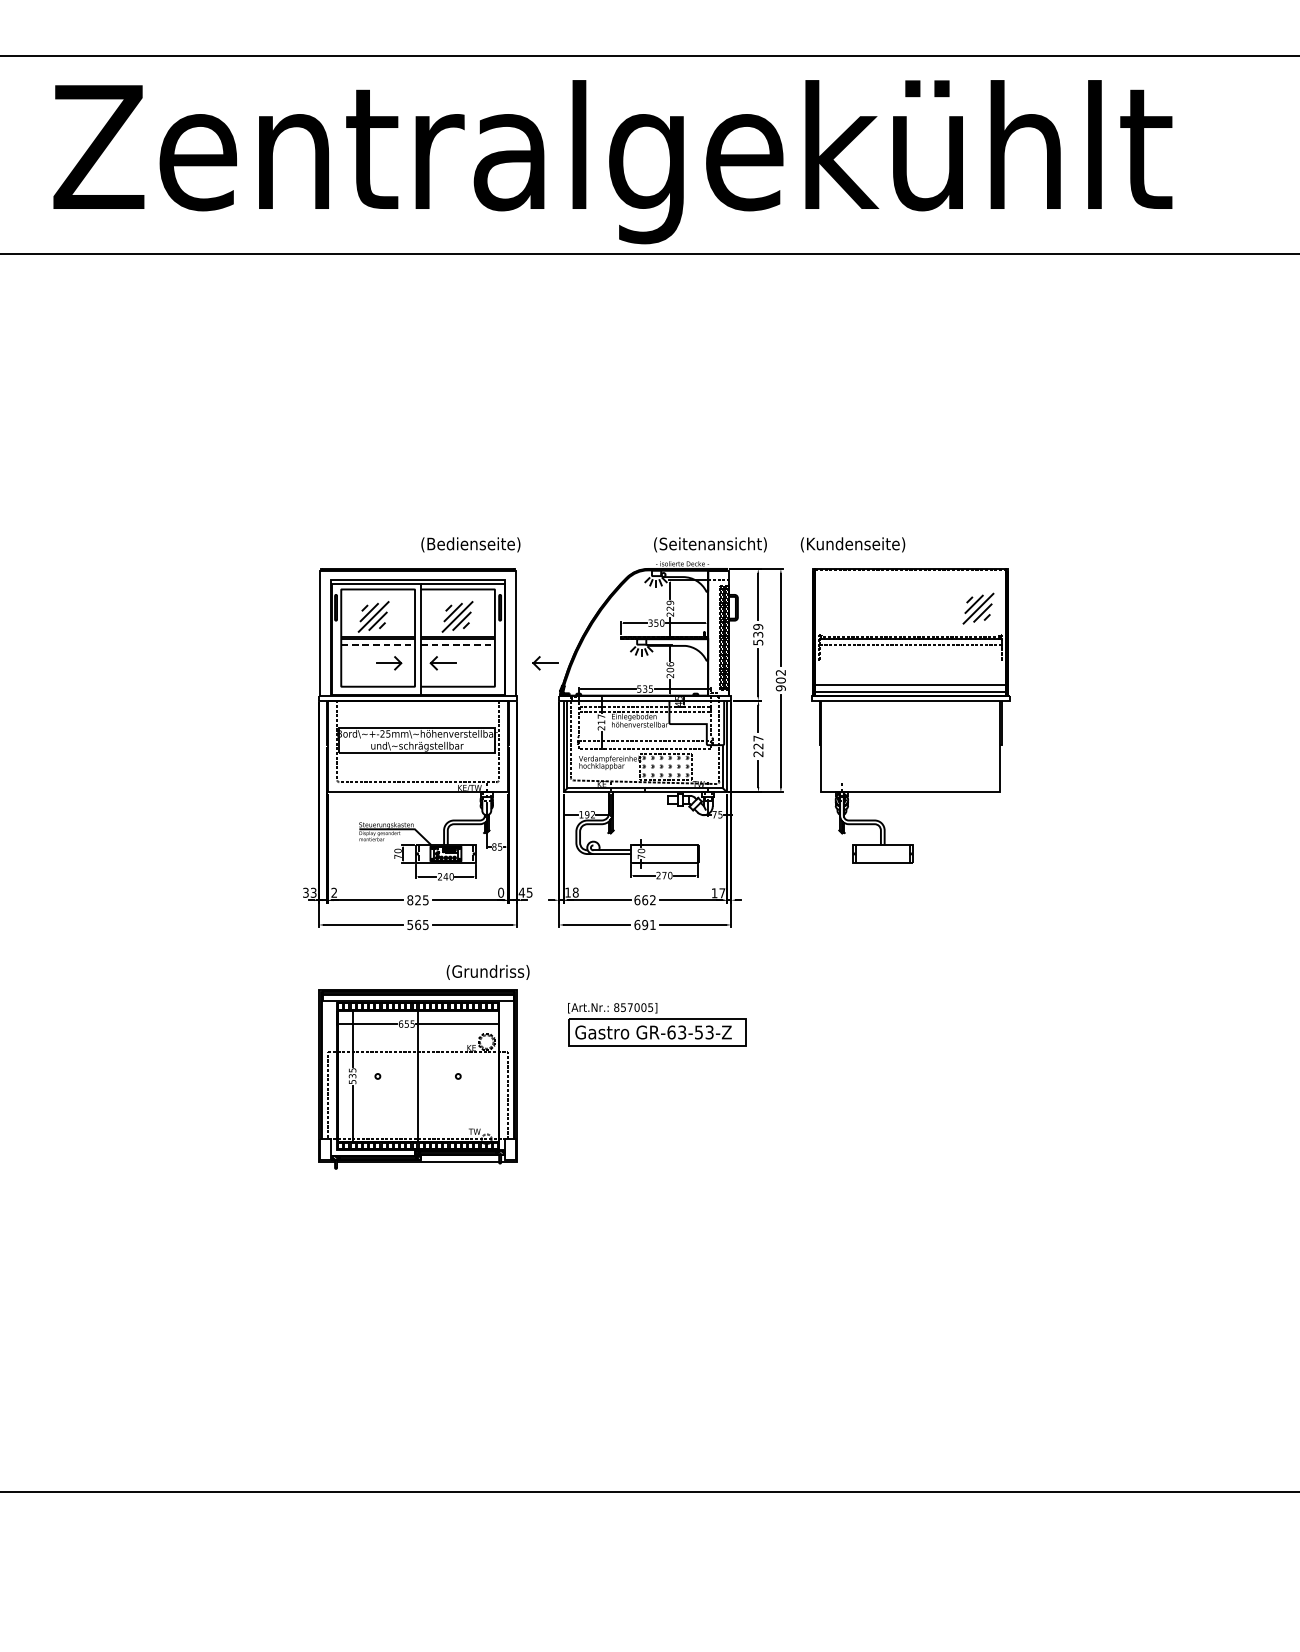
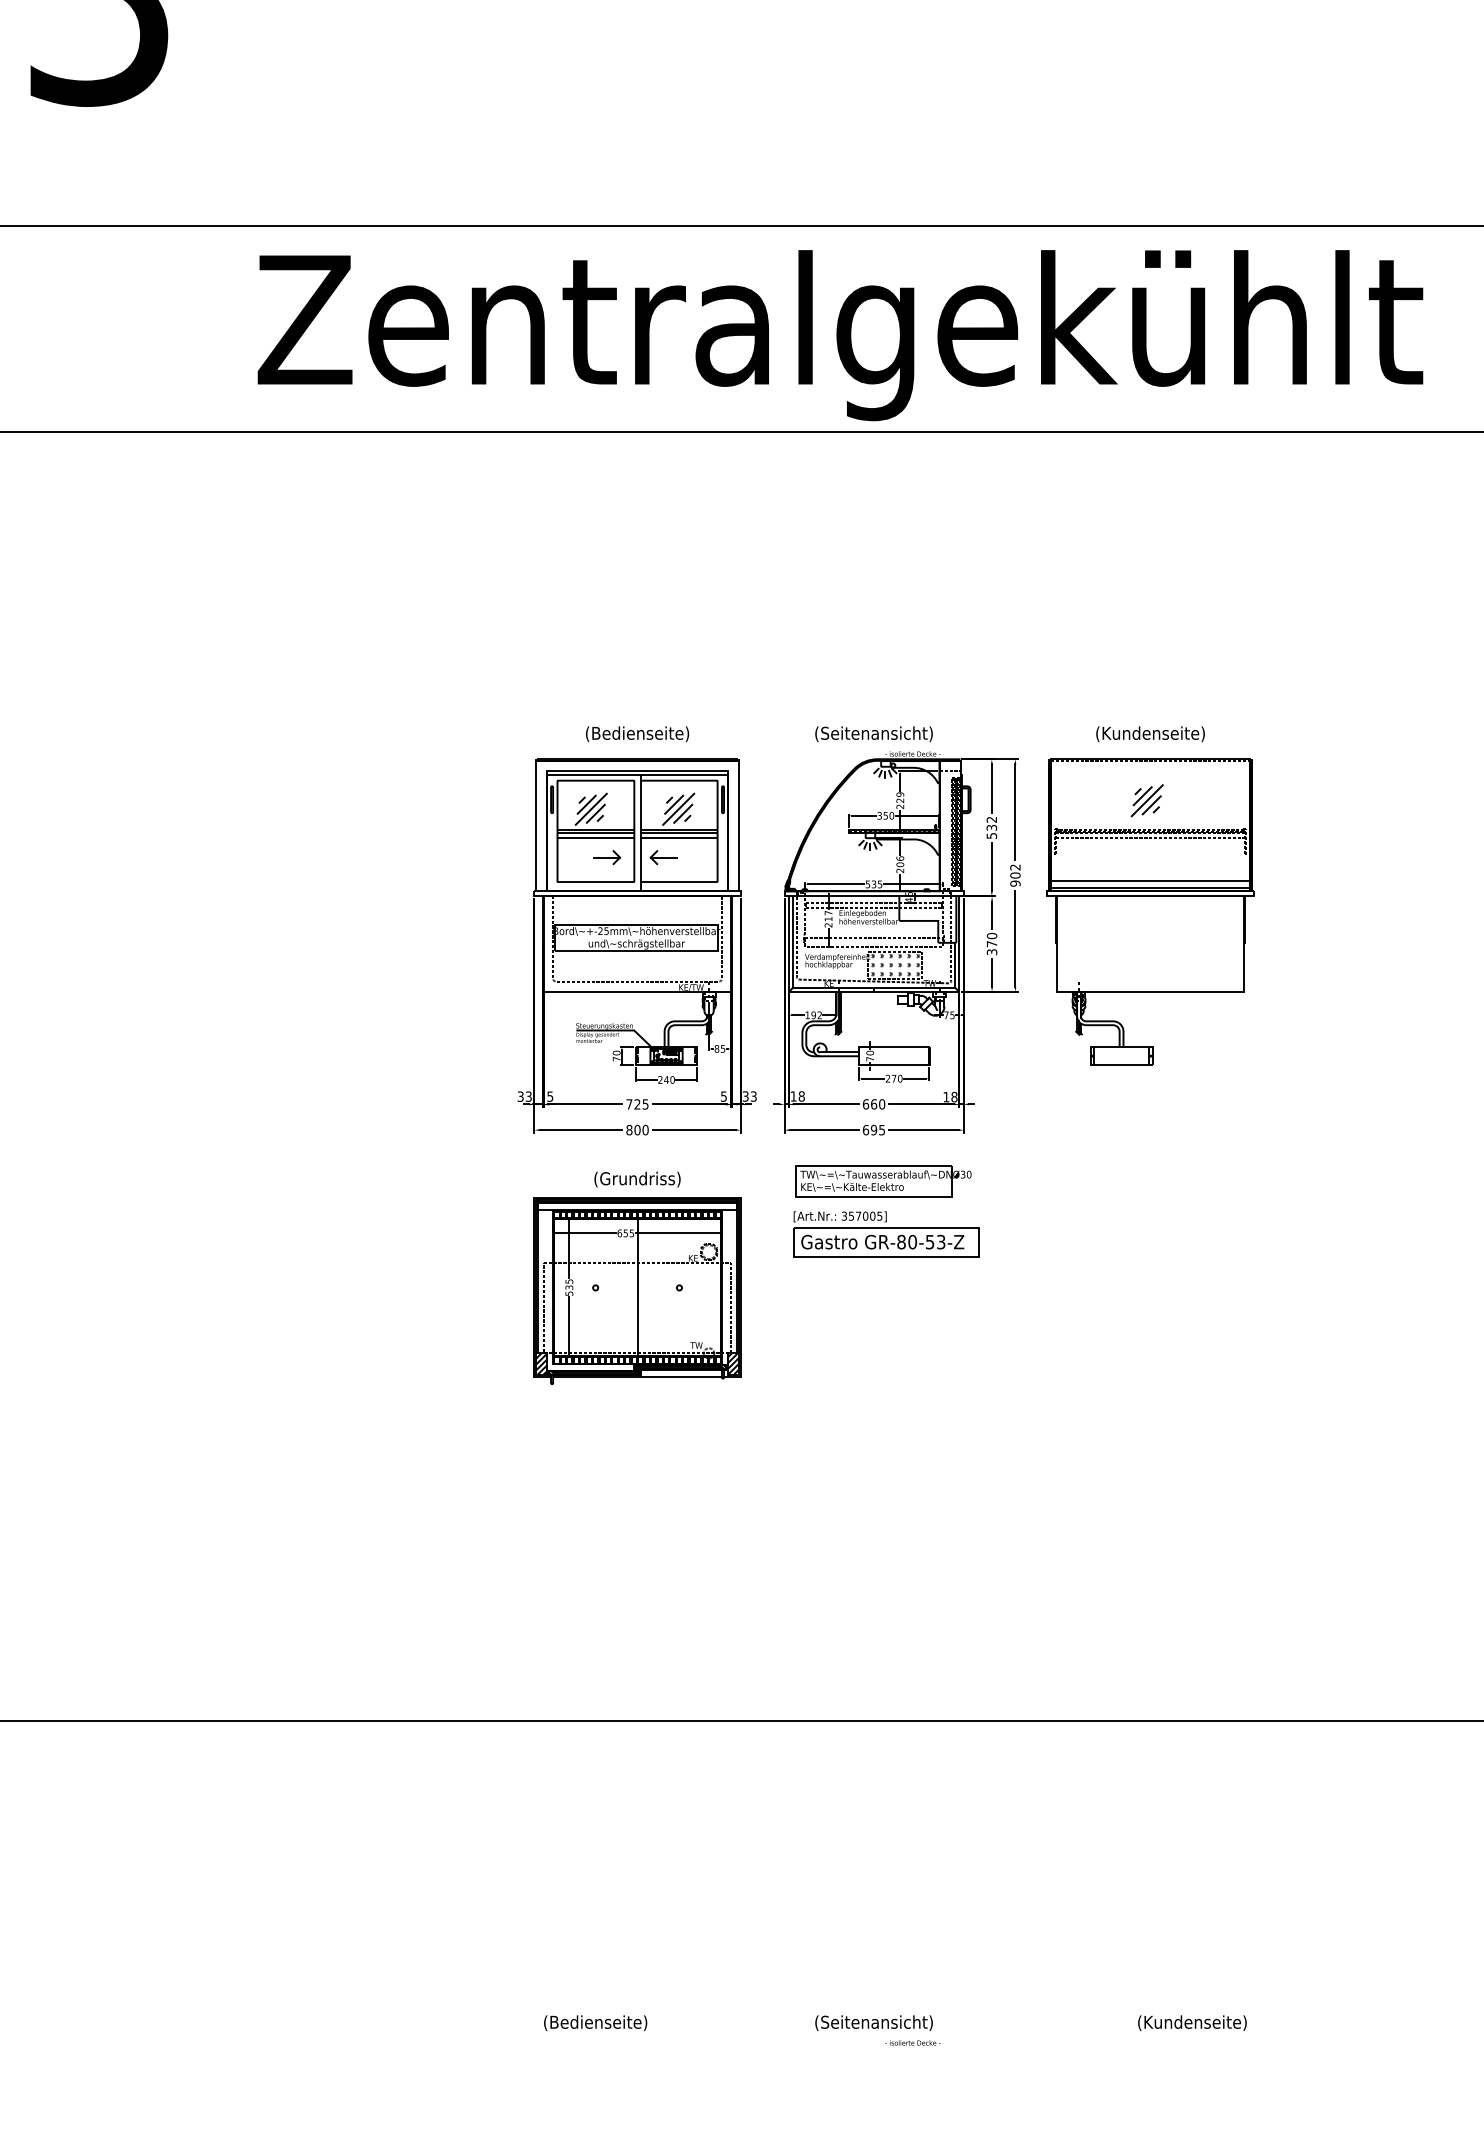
text: (709, 544) -> (873, 733), moved
text: (852, 544) -> (1150, 733), moved
text: (470, 545) -> (637, 734), moved
part: (977, 608) -> (1146, 800), moved
text: (757, 626) -> (991, 819), 539 -> 532
line: (378, 644) -> (596, 838), dashed -> solid
line: (458, 644) -> (679, 838), dashed -> solid
part: (545, 663) -> (770, 857), removed
text: (757, 745) -> (991, 943), 227 -> 370
text: (334, 892) -> (550, 1096), 2 -> 5
text: (500, 892) -> (723, 1096), 0 -> 5
text: (525, 892) -> (749, 1096), 45 -> 33
text: (722, 892) -> (954, 1096), 17 -> 18
text: (410, 900) -> (629, 1104), 825 -> 725
text: (653, 900) -> (882, 1104), 662 -> 660
text: (418, 924) -> (637, 1129), 565 -> 800
text: (652, 925) -> (881, 1130), 691 -> 695
text: (488, 972) -> (637, 1179), moved
part: (654, 974) -> (883, 1181), added
text: (616, 1006) -> (844, 1215), 857005] -> 357005]
text: (677, 1031) -> (907, 1241), GR-63-53-Z -> GR-80-53-Z
hatch: (325, 1149) -> (541, 1363), added
hatch: (510, 1149) -> (733, 1363), added

